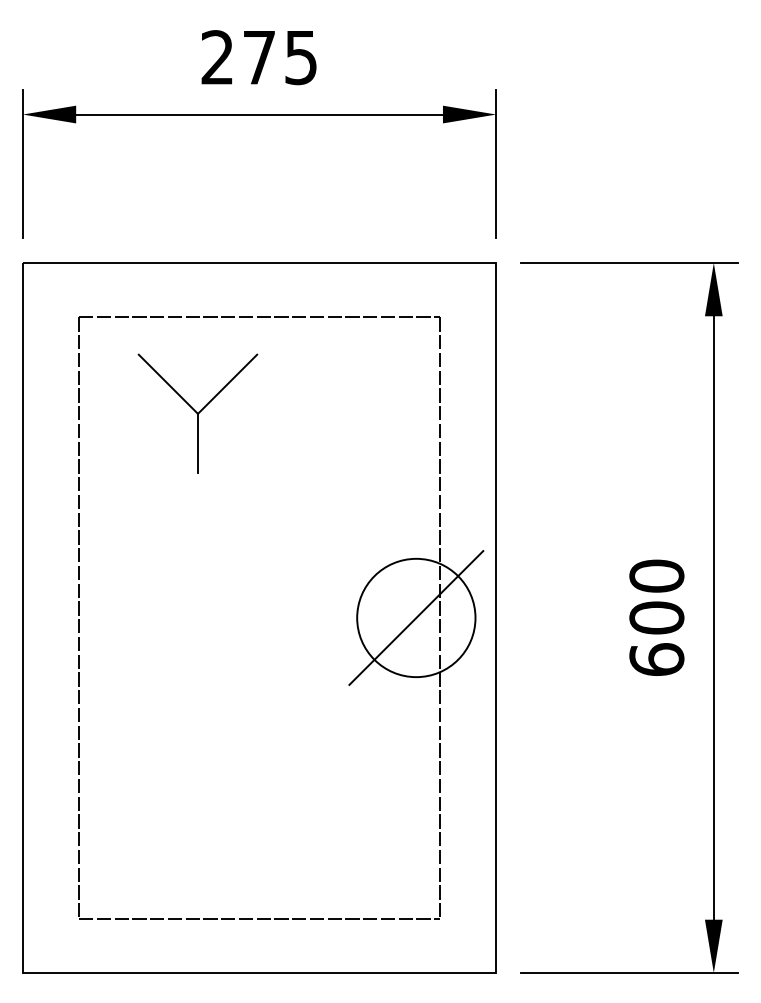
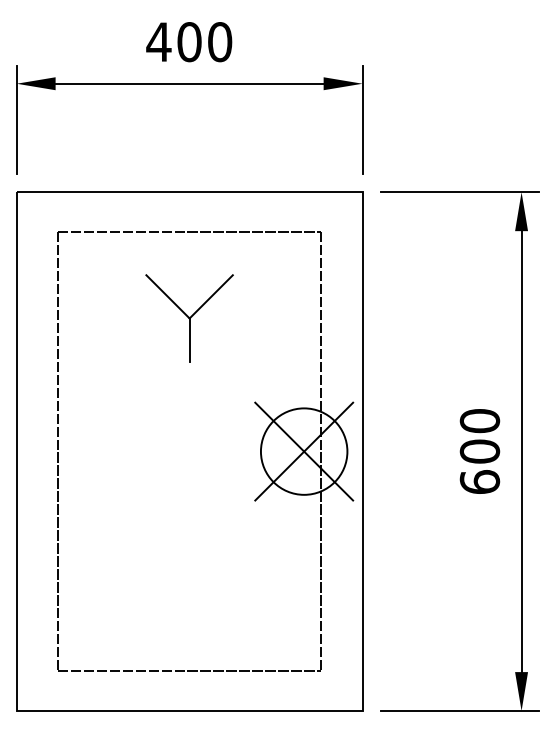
text: (259, 58) -> (189, 42), 275 -> 400
part: (197, 413) -> (189, 318), moved
line: (416, 617) -> (304, 451), added

